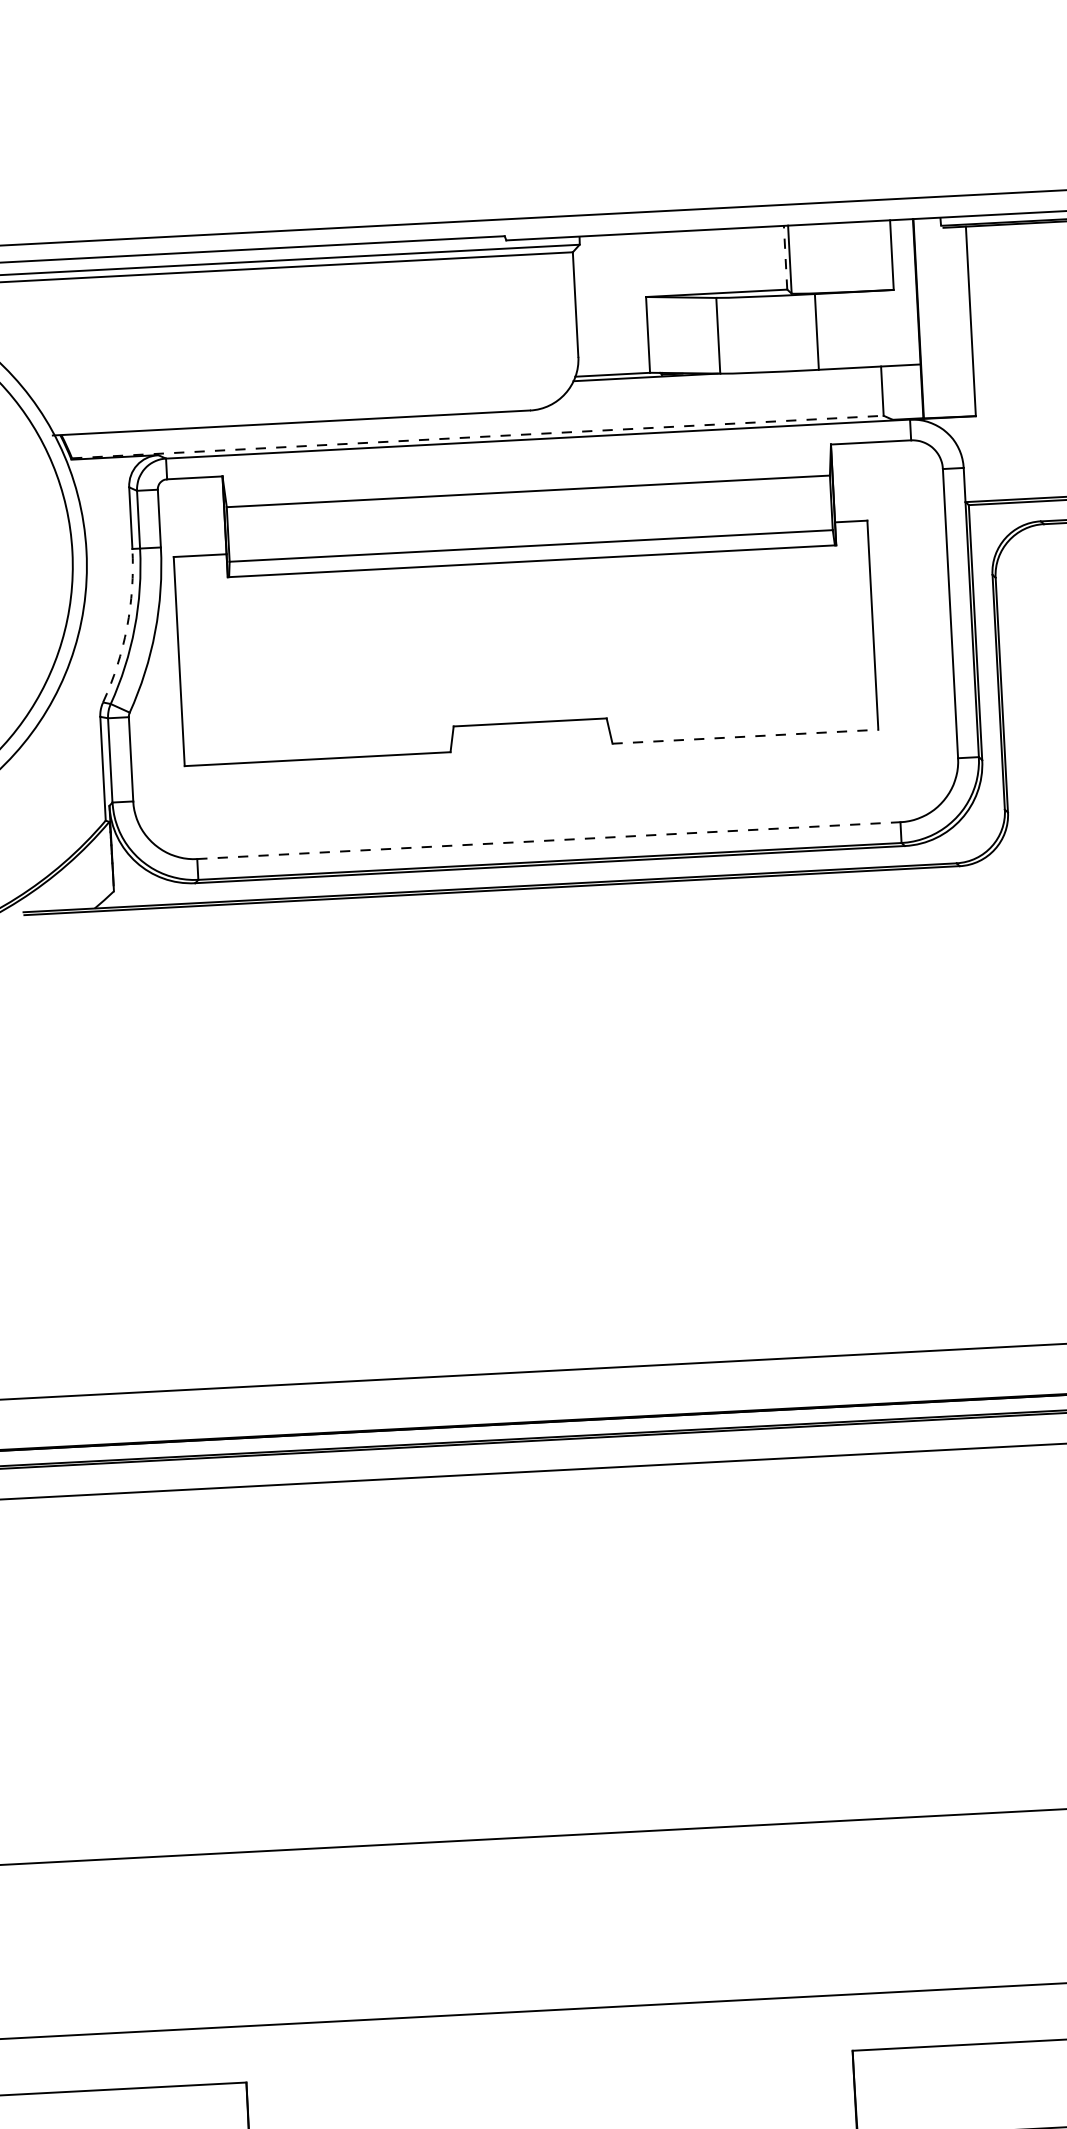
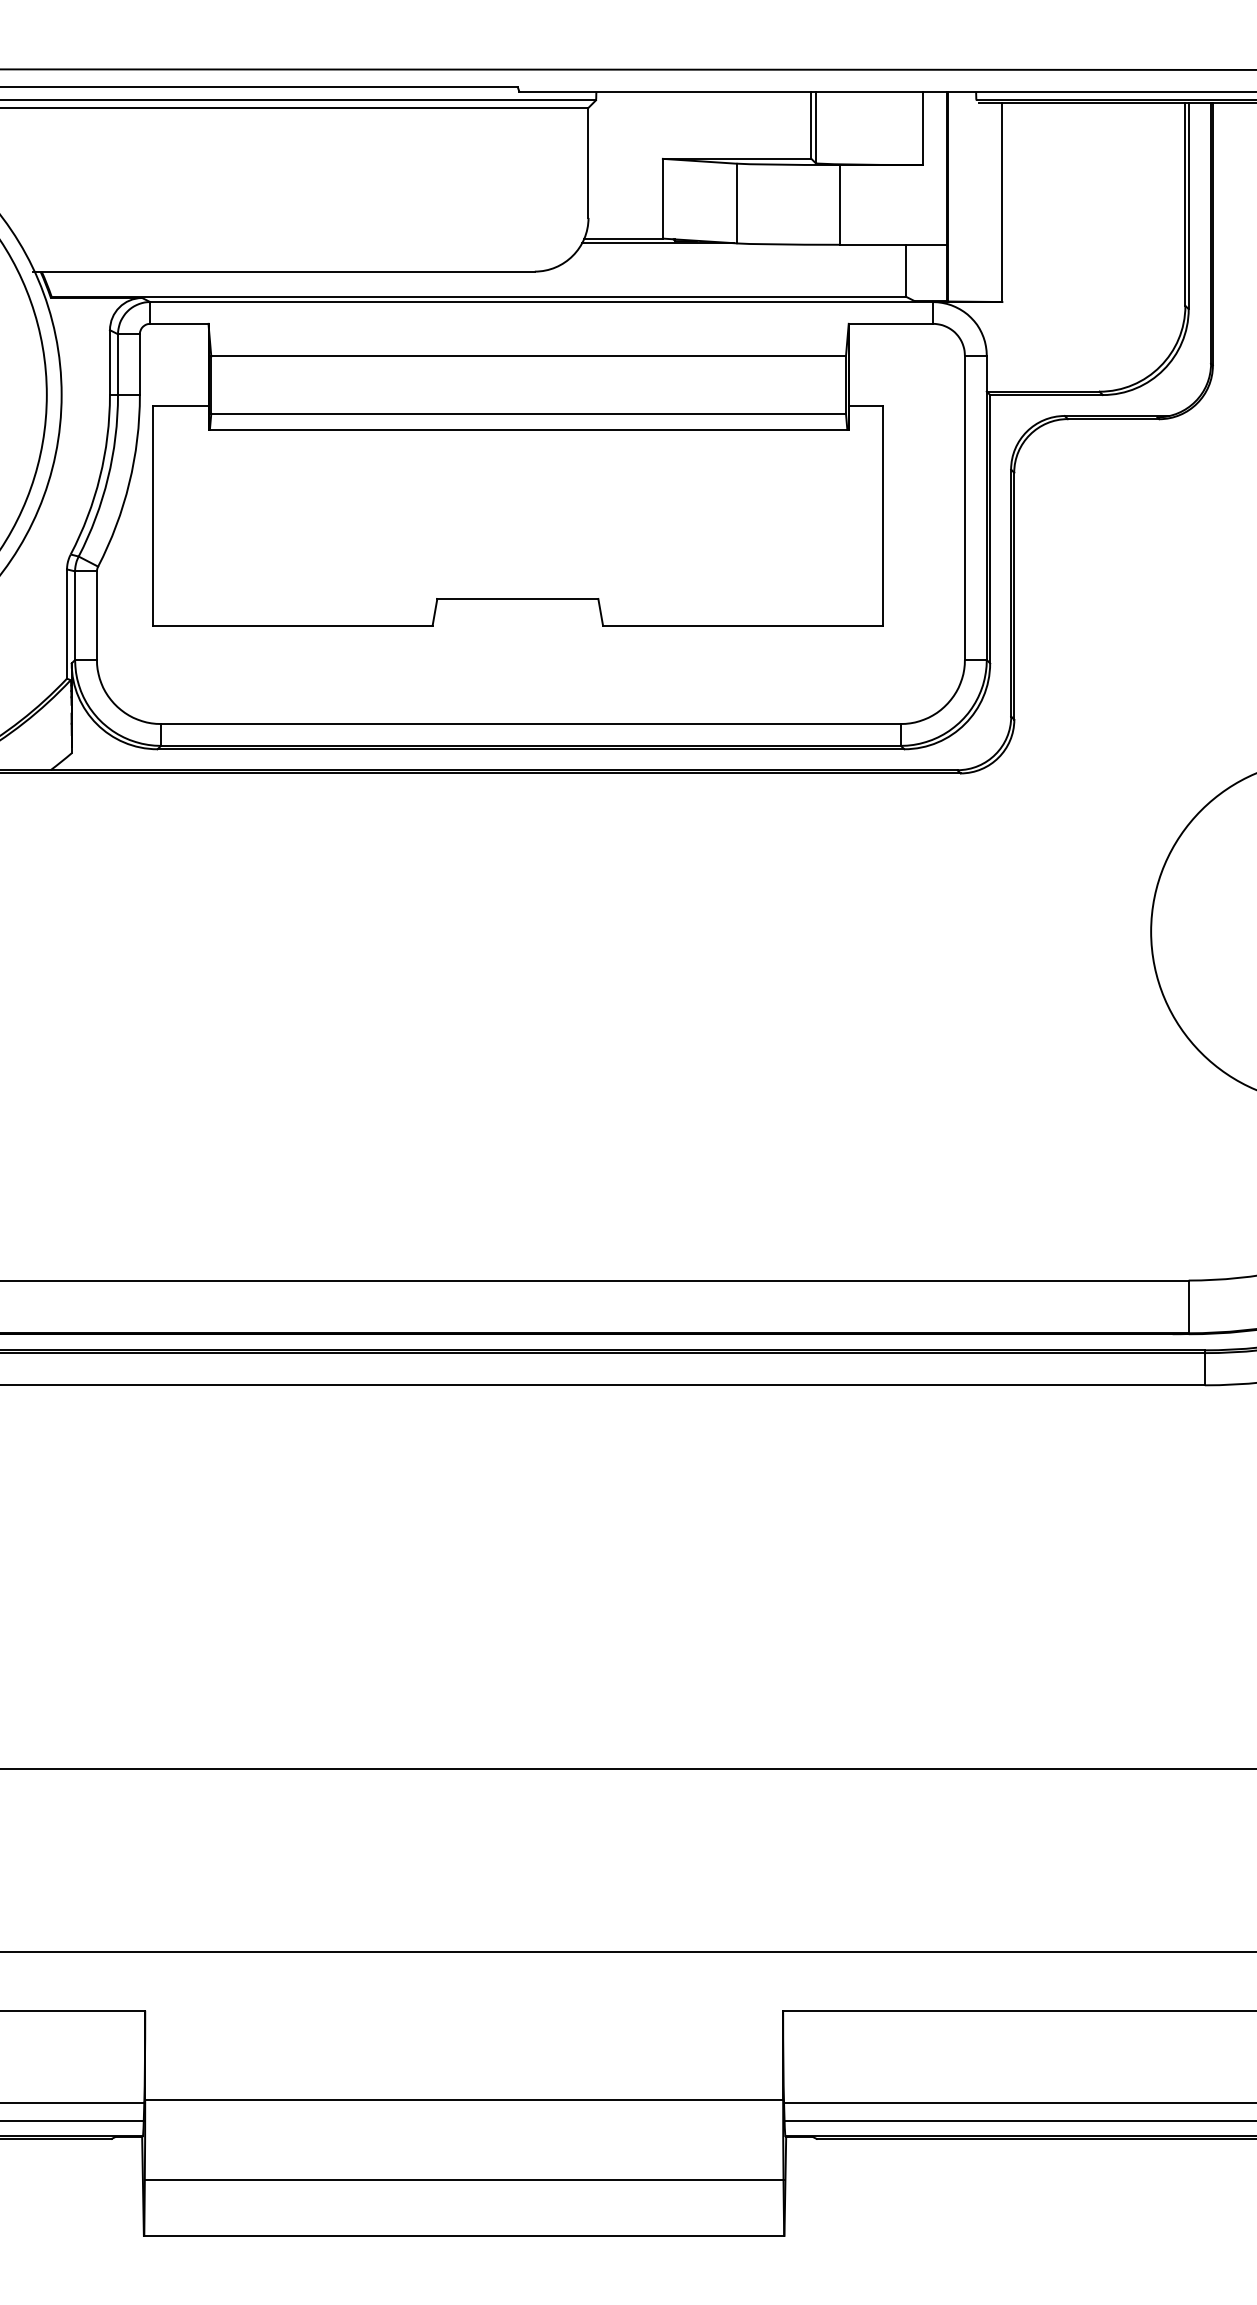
line: (785, 257) -> (811, 125), dashed -> solid
line: (477, 436) -> (478, 296), dashed -> solid
arc: (127, 627) -> (100, 477), dashed -> solid
line: (745, 736) -> (742, 625), dashed -> solid
line: (548, 841) -> (530, 724), dashed -> solid

